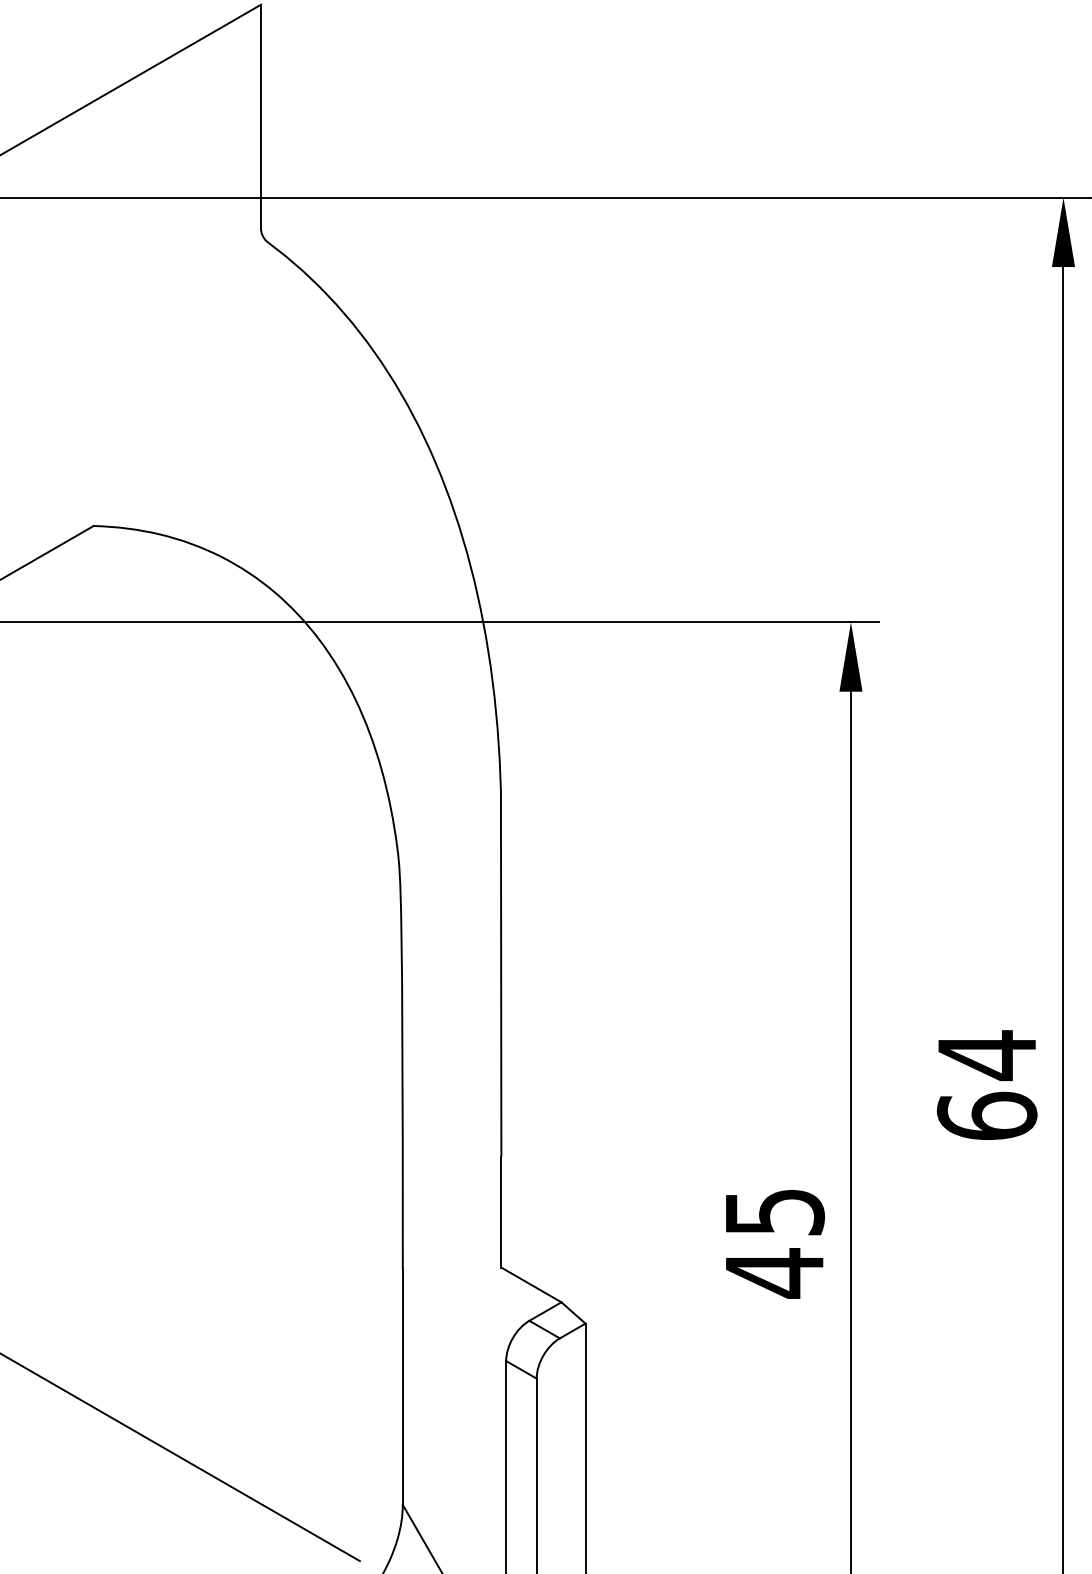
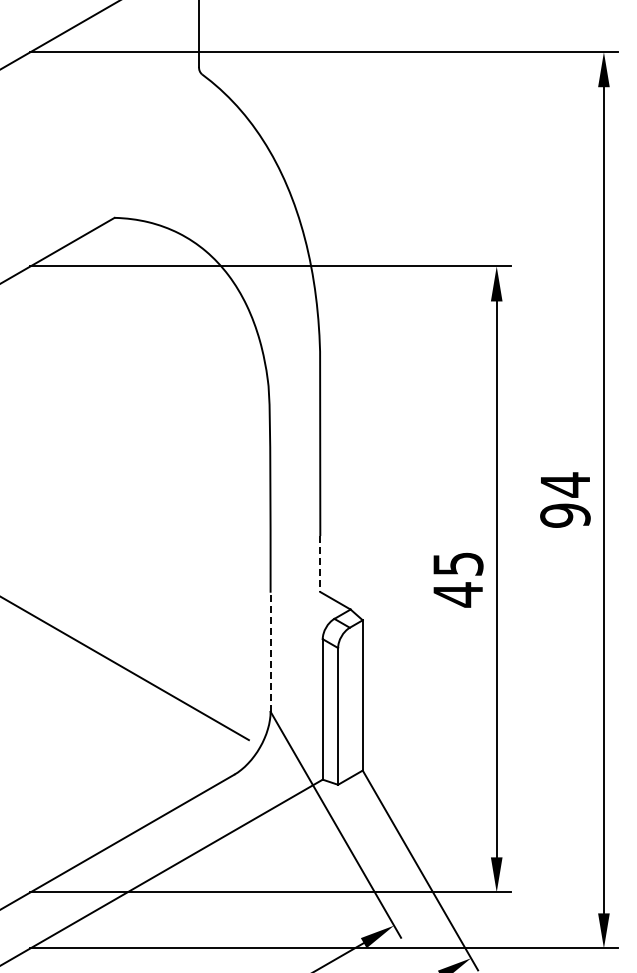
text: (987, 1115) -> (565, 515), 64 -> 94
line: (501, 1213) -> (320, 564), solid -> dashed
line: (402, 1387) -> (270, 652), solid -> dashed

